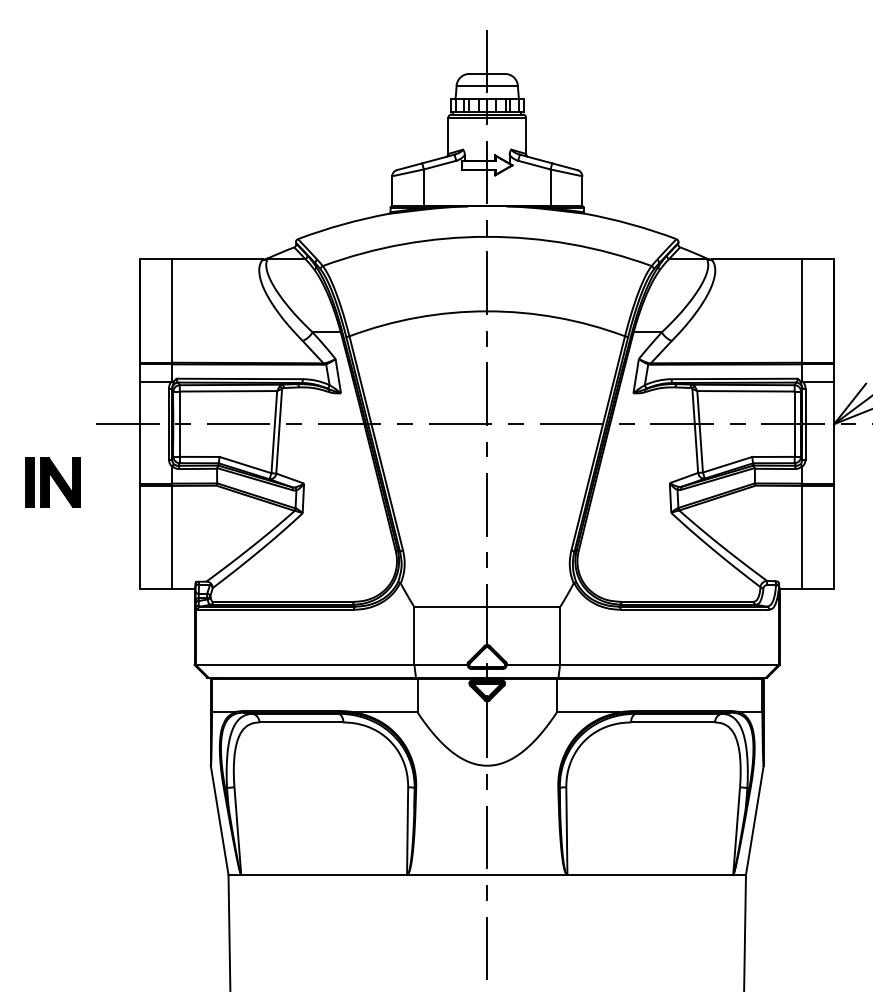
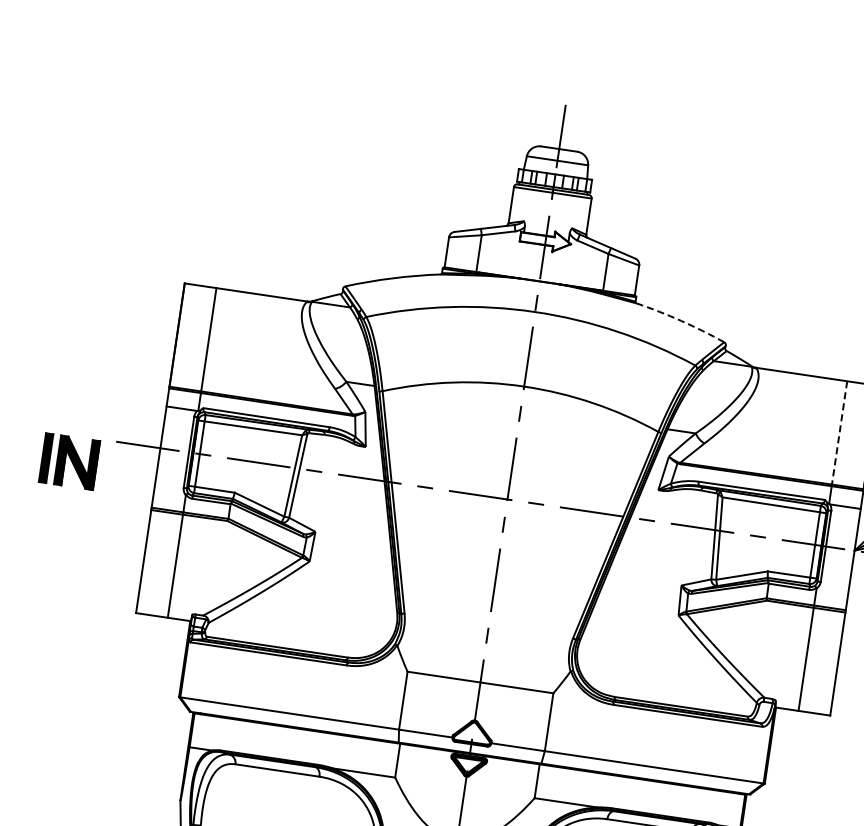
arc: (631, 224) -> (681, 320), solid -> dashed
line: (802, 311) -> (839, 433), solid -> dashed
part: (52, 482) -> (68, 461), moved

